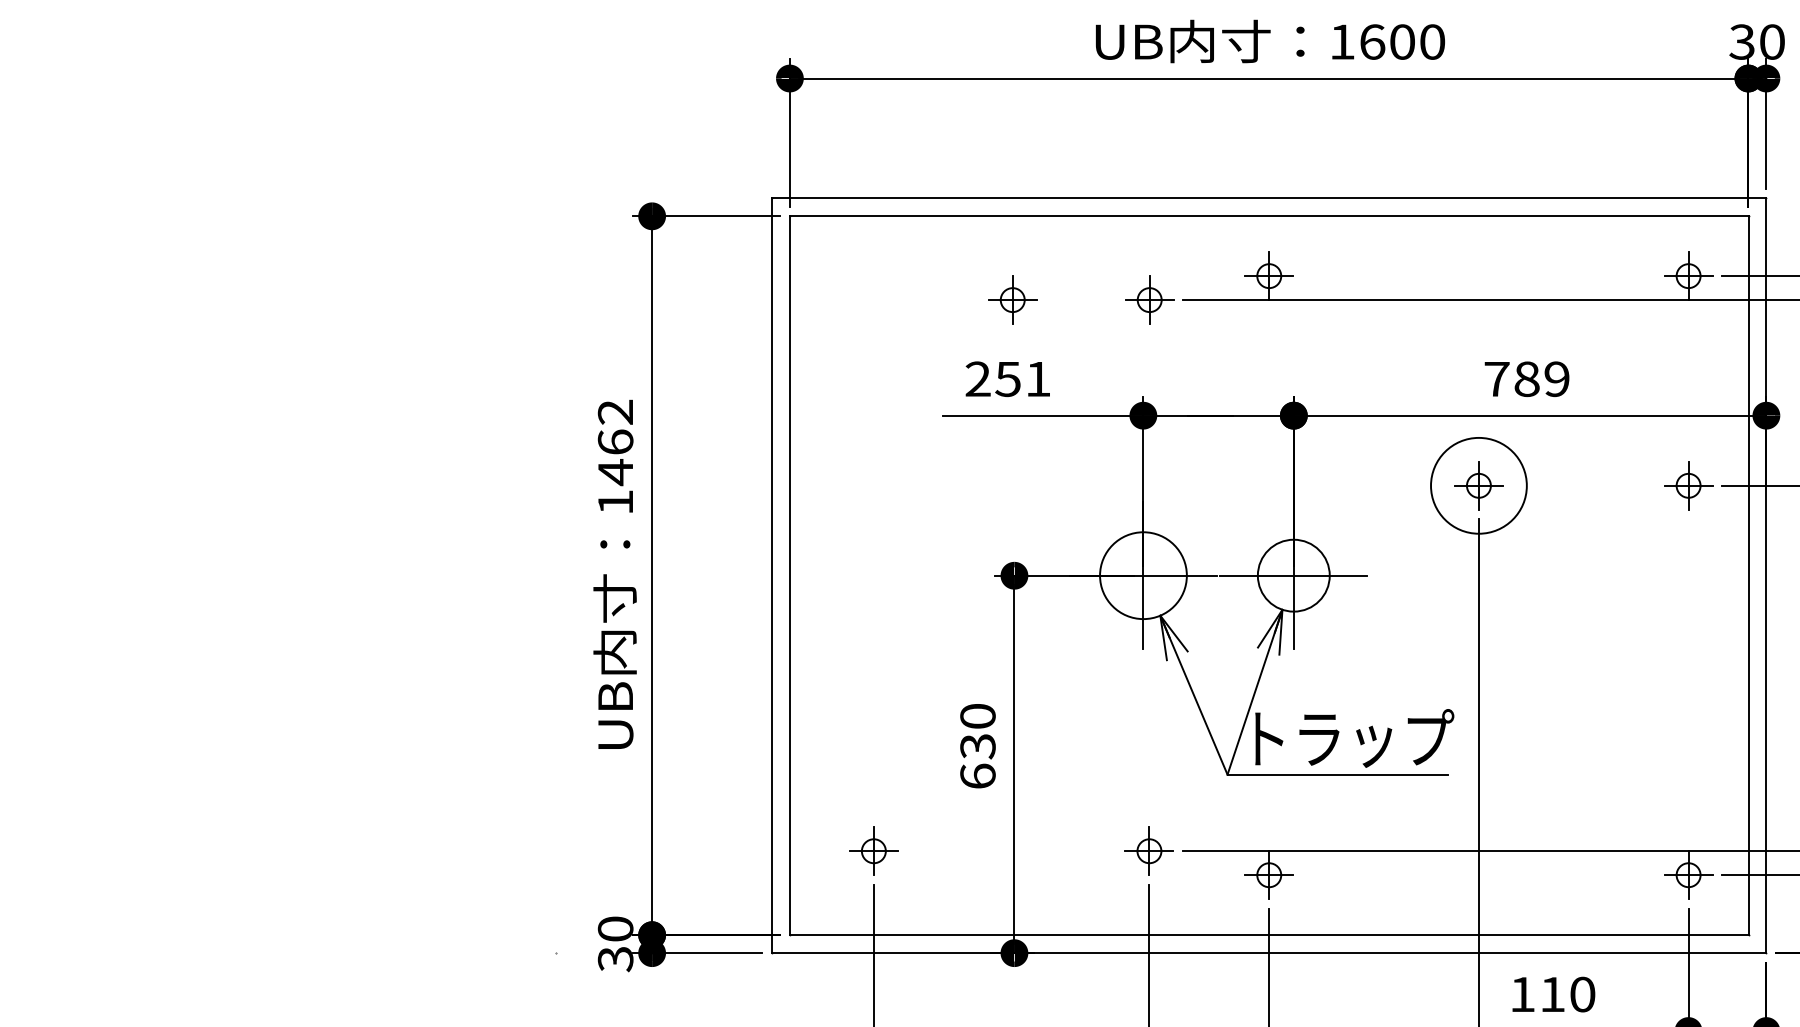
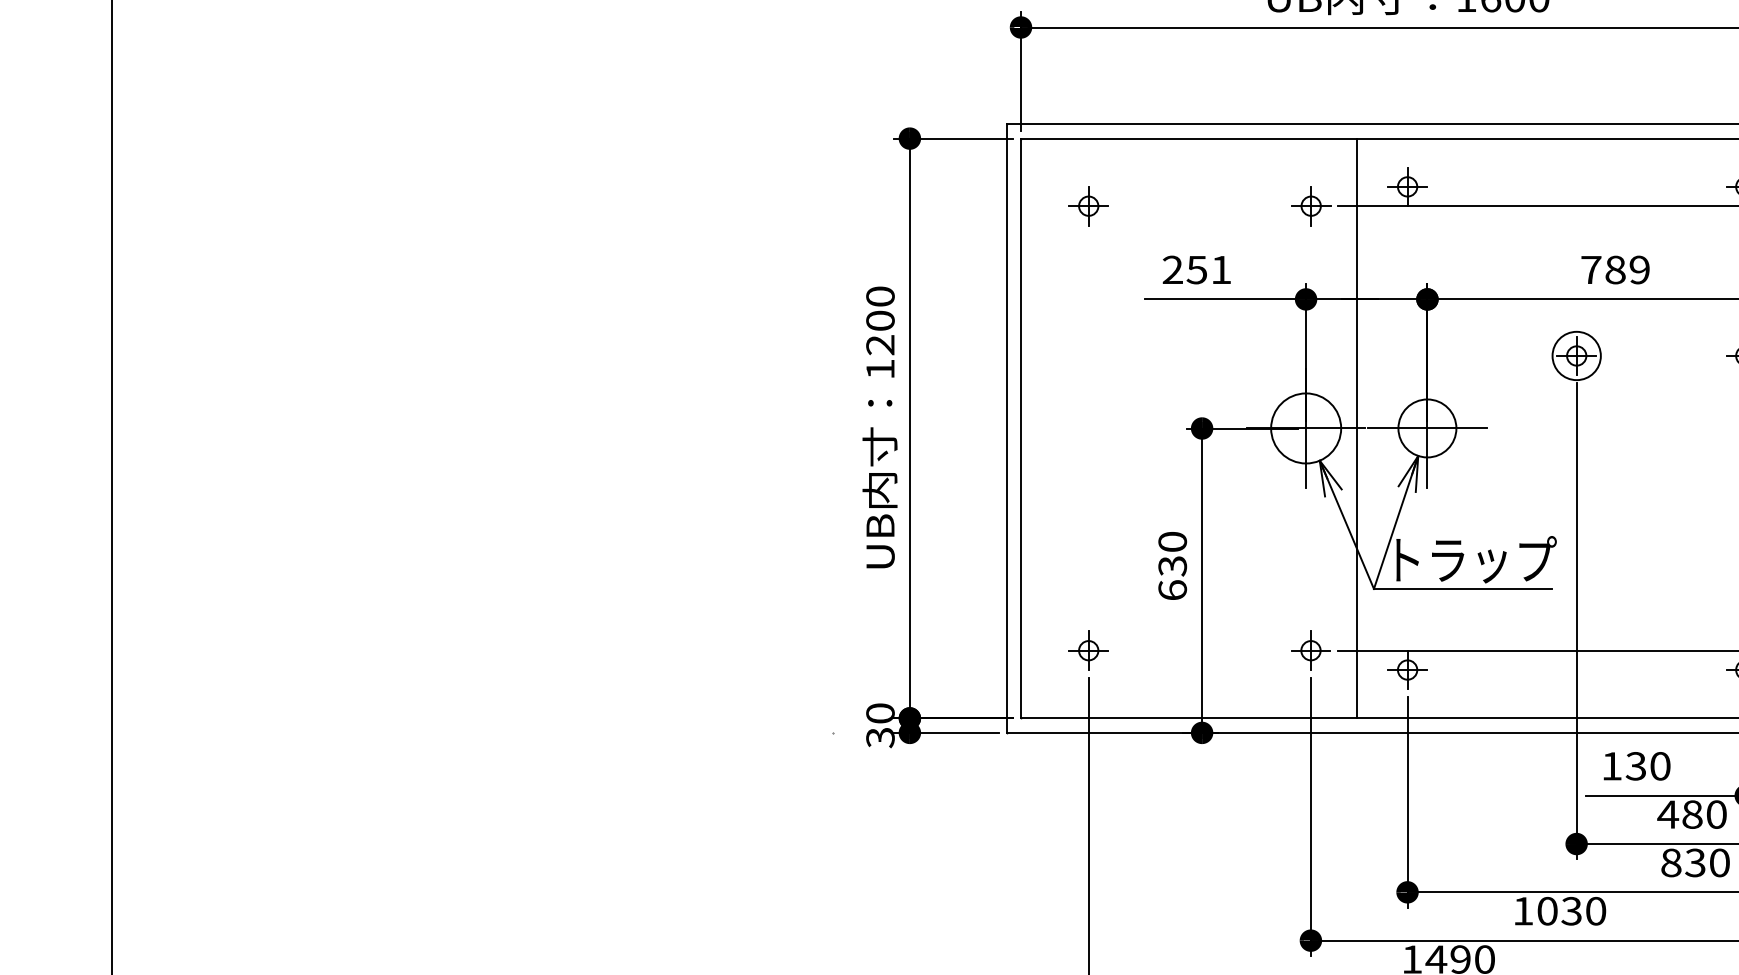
part: (1012, 300) -> (1088, 206), moved
text: (615, 443) -> (880, 321), 1462 -> 1200
circle: (1478, 485) -> (1576, 355), size x0.62
line: (1205, 575) -> (1356, 428), added
text: (1551, 994) -> (1635, 766), 110 -> 130

